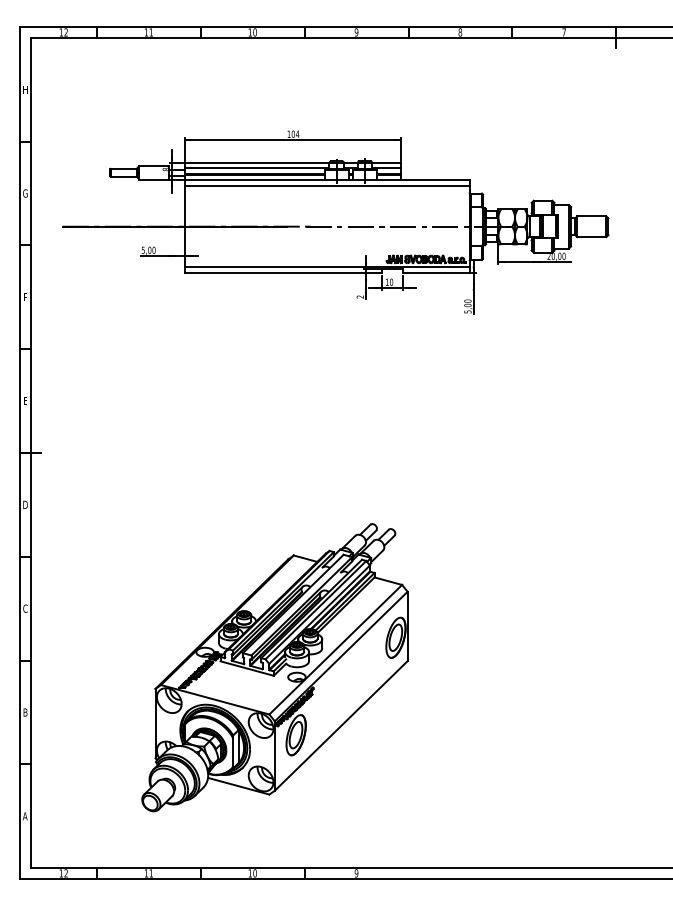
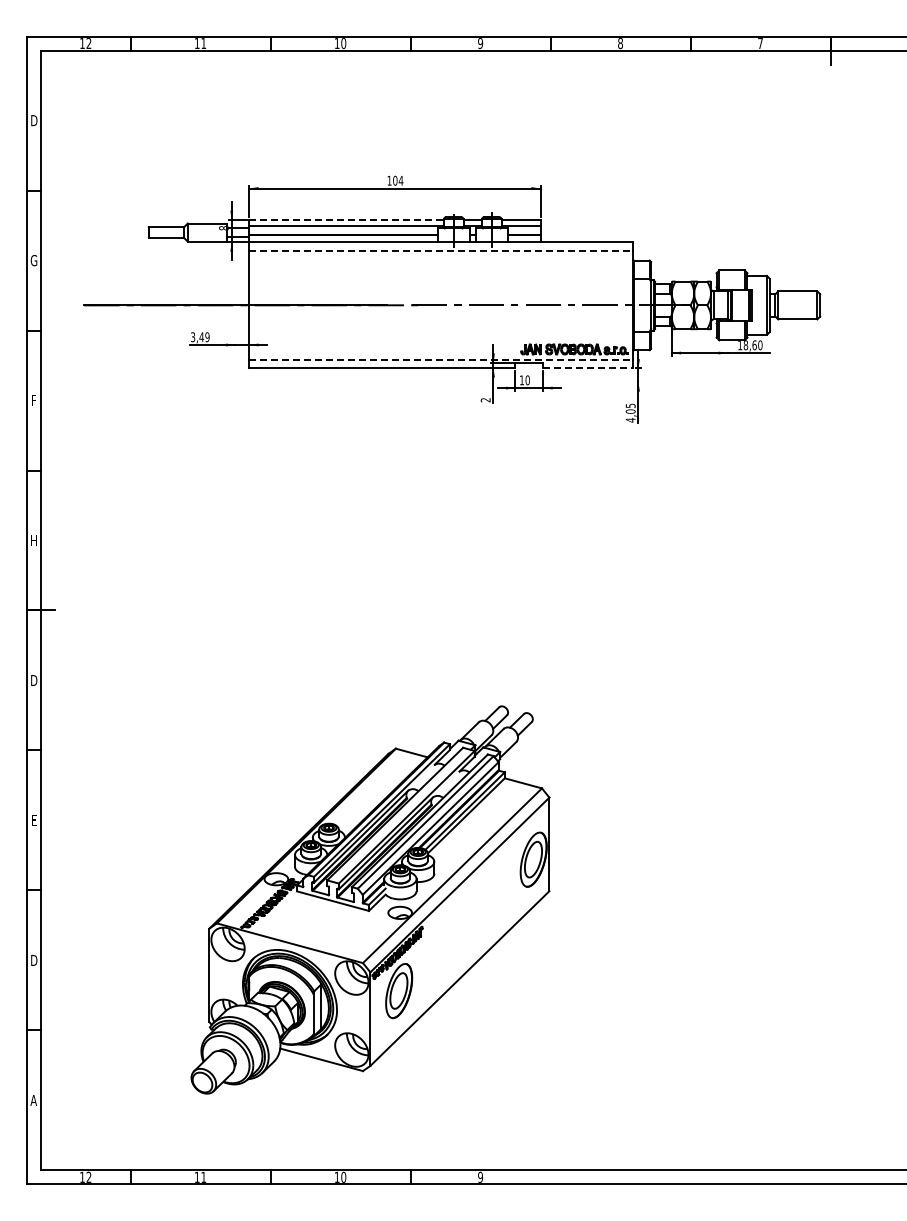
text: (25, 89) -> (34, 120), H -> D
line: (257, 163) -> (347, 220), solid -> dashed
line: (327, 186) -> (441, 250), solid -> dashed
text: (148, 250) -> (200, 337), 5,00 -> 3,49
text: (554, 256) -> (747, 345), 20,00 -> 18,60
line: (327, 266) -> (441, 359), solid -> dashed
line: (436, 273) -> (588, 368), solid -> dashed
text: (467, 306) -> (630, 412), 5,00 -> 4,05
text: (25, 401) -> (33, 540), E -> H
text: (25, 608) -> (34, 820), C -> E
text: (25, 712) -> (34, 960), B -> D

